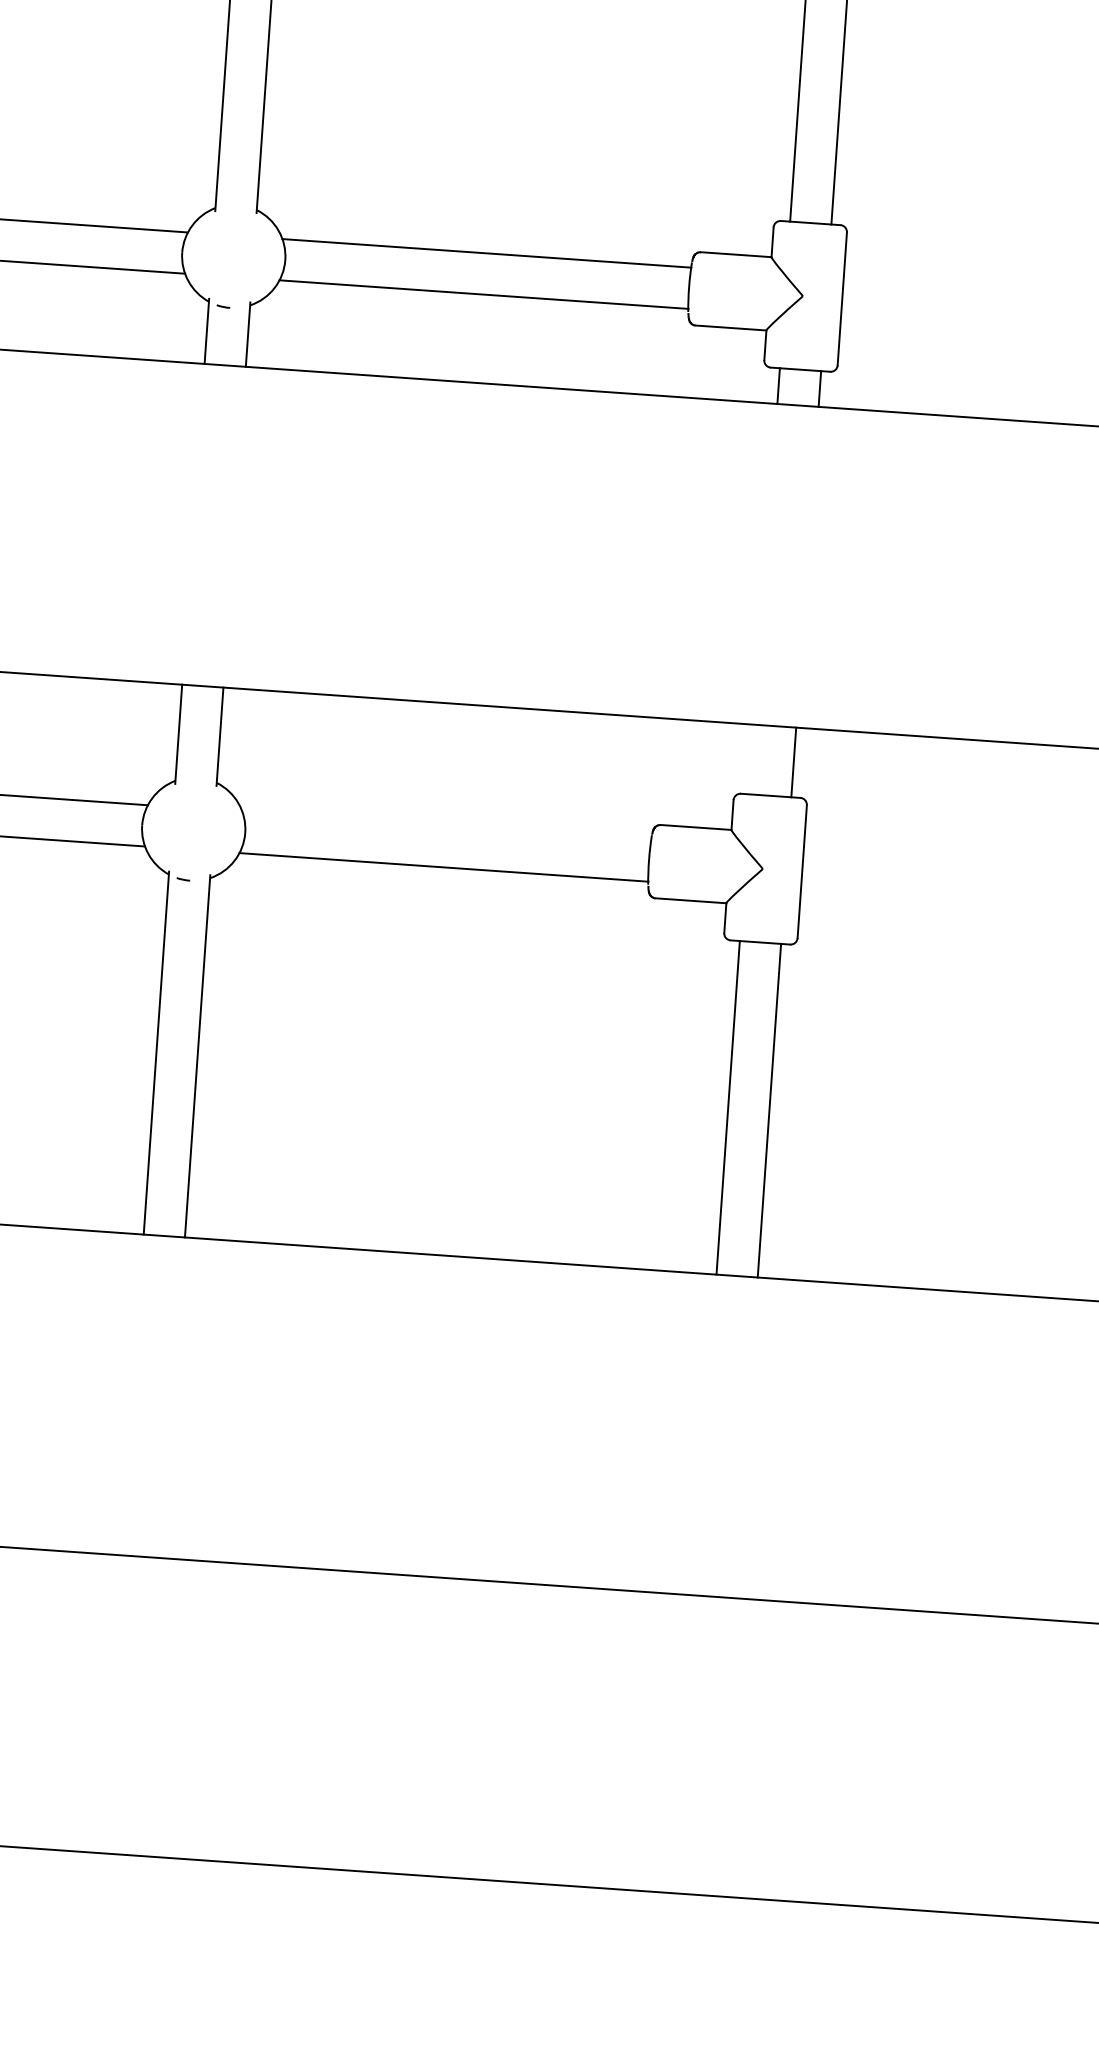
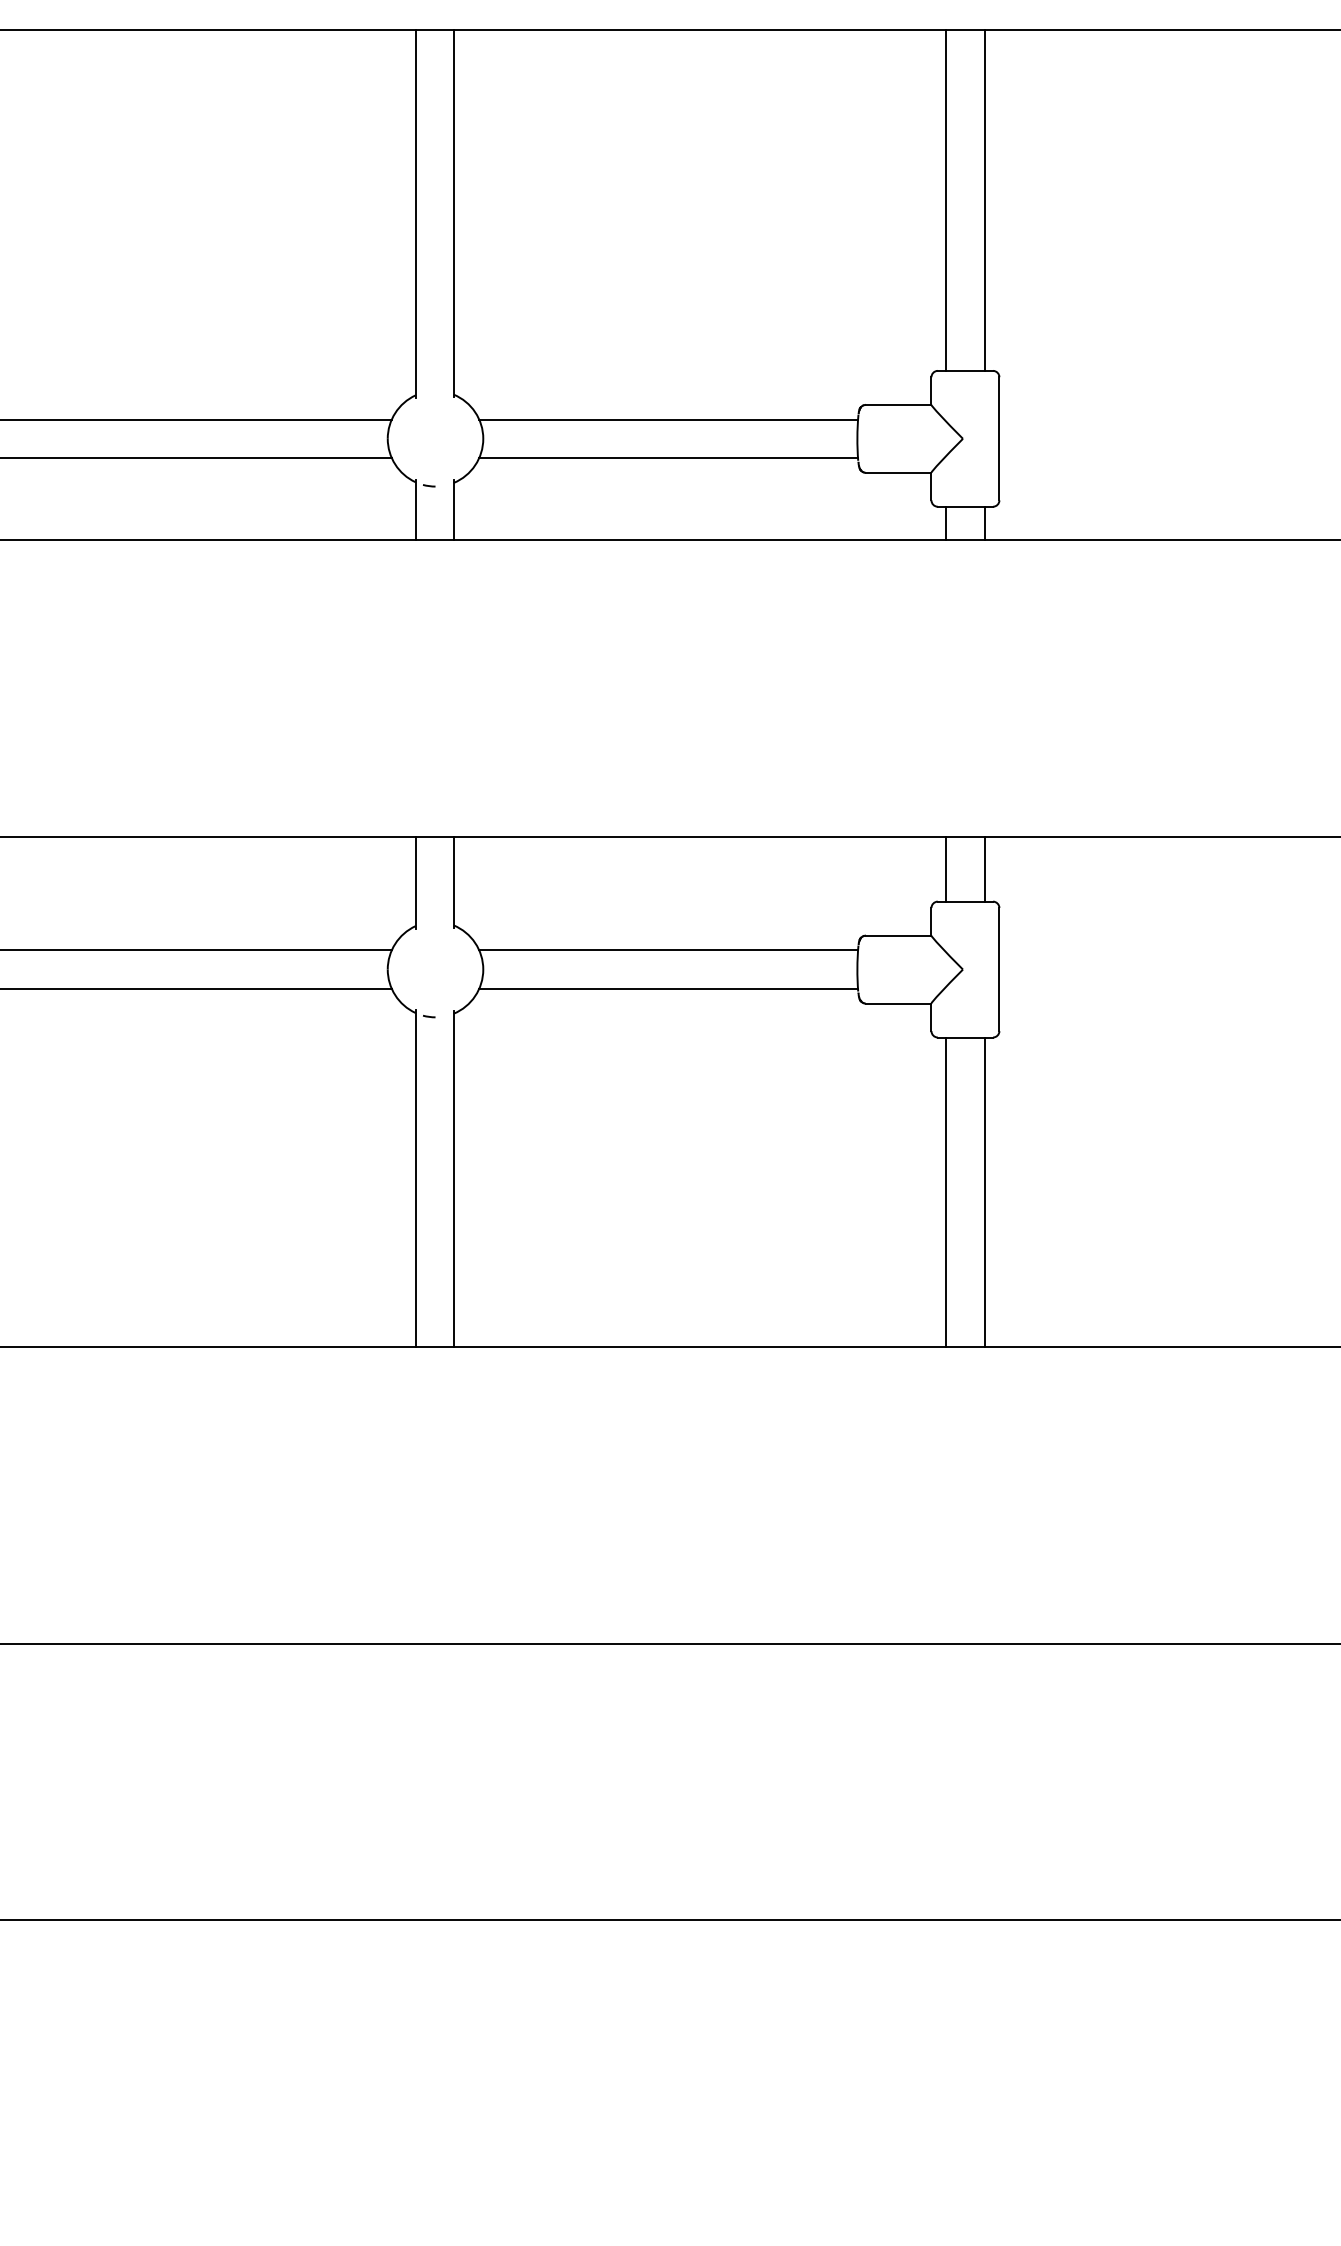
line: (752, 759) -> (946, 869), added
line: (446, 826) -> (668, 950), added

